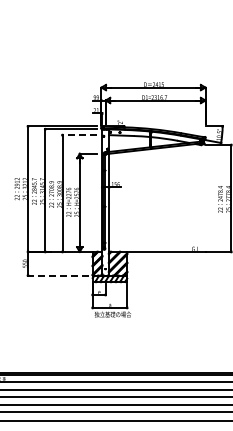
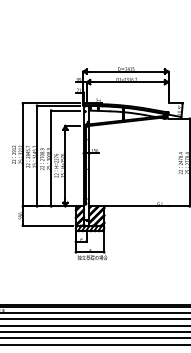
line: (79, 135) -> (65, 110), dashed -> solid
line: (58, 275) -> (47, 225), dashed -> solid

